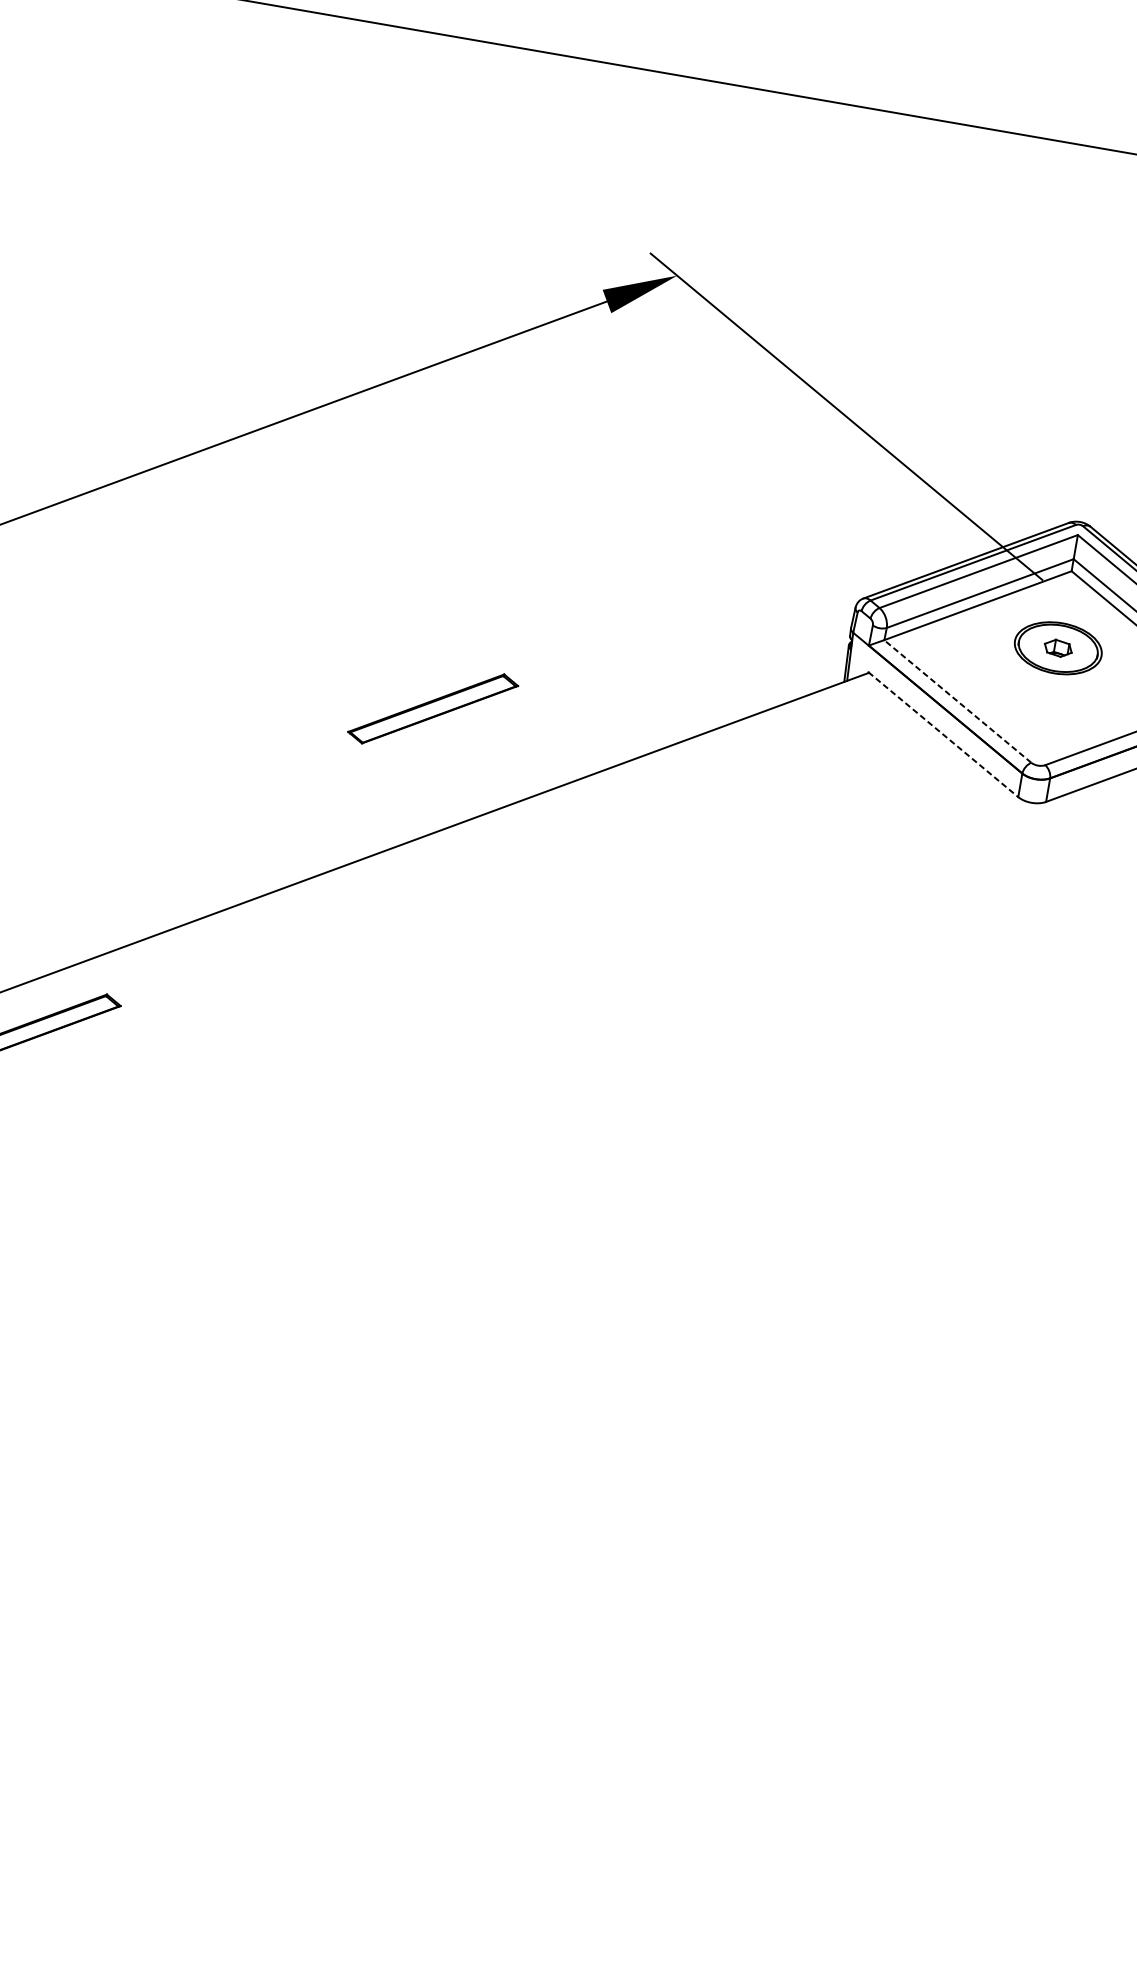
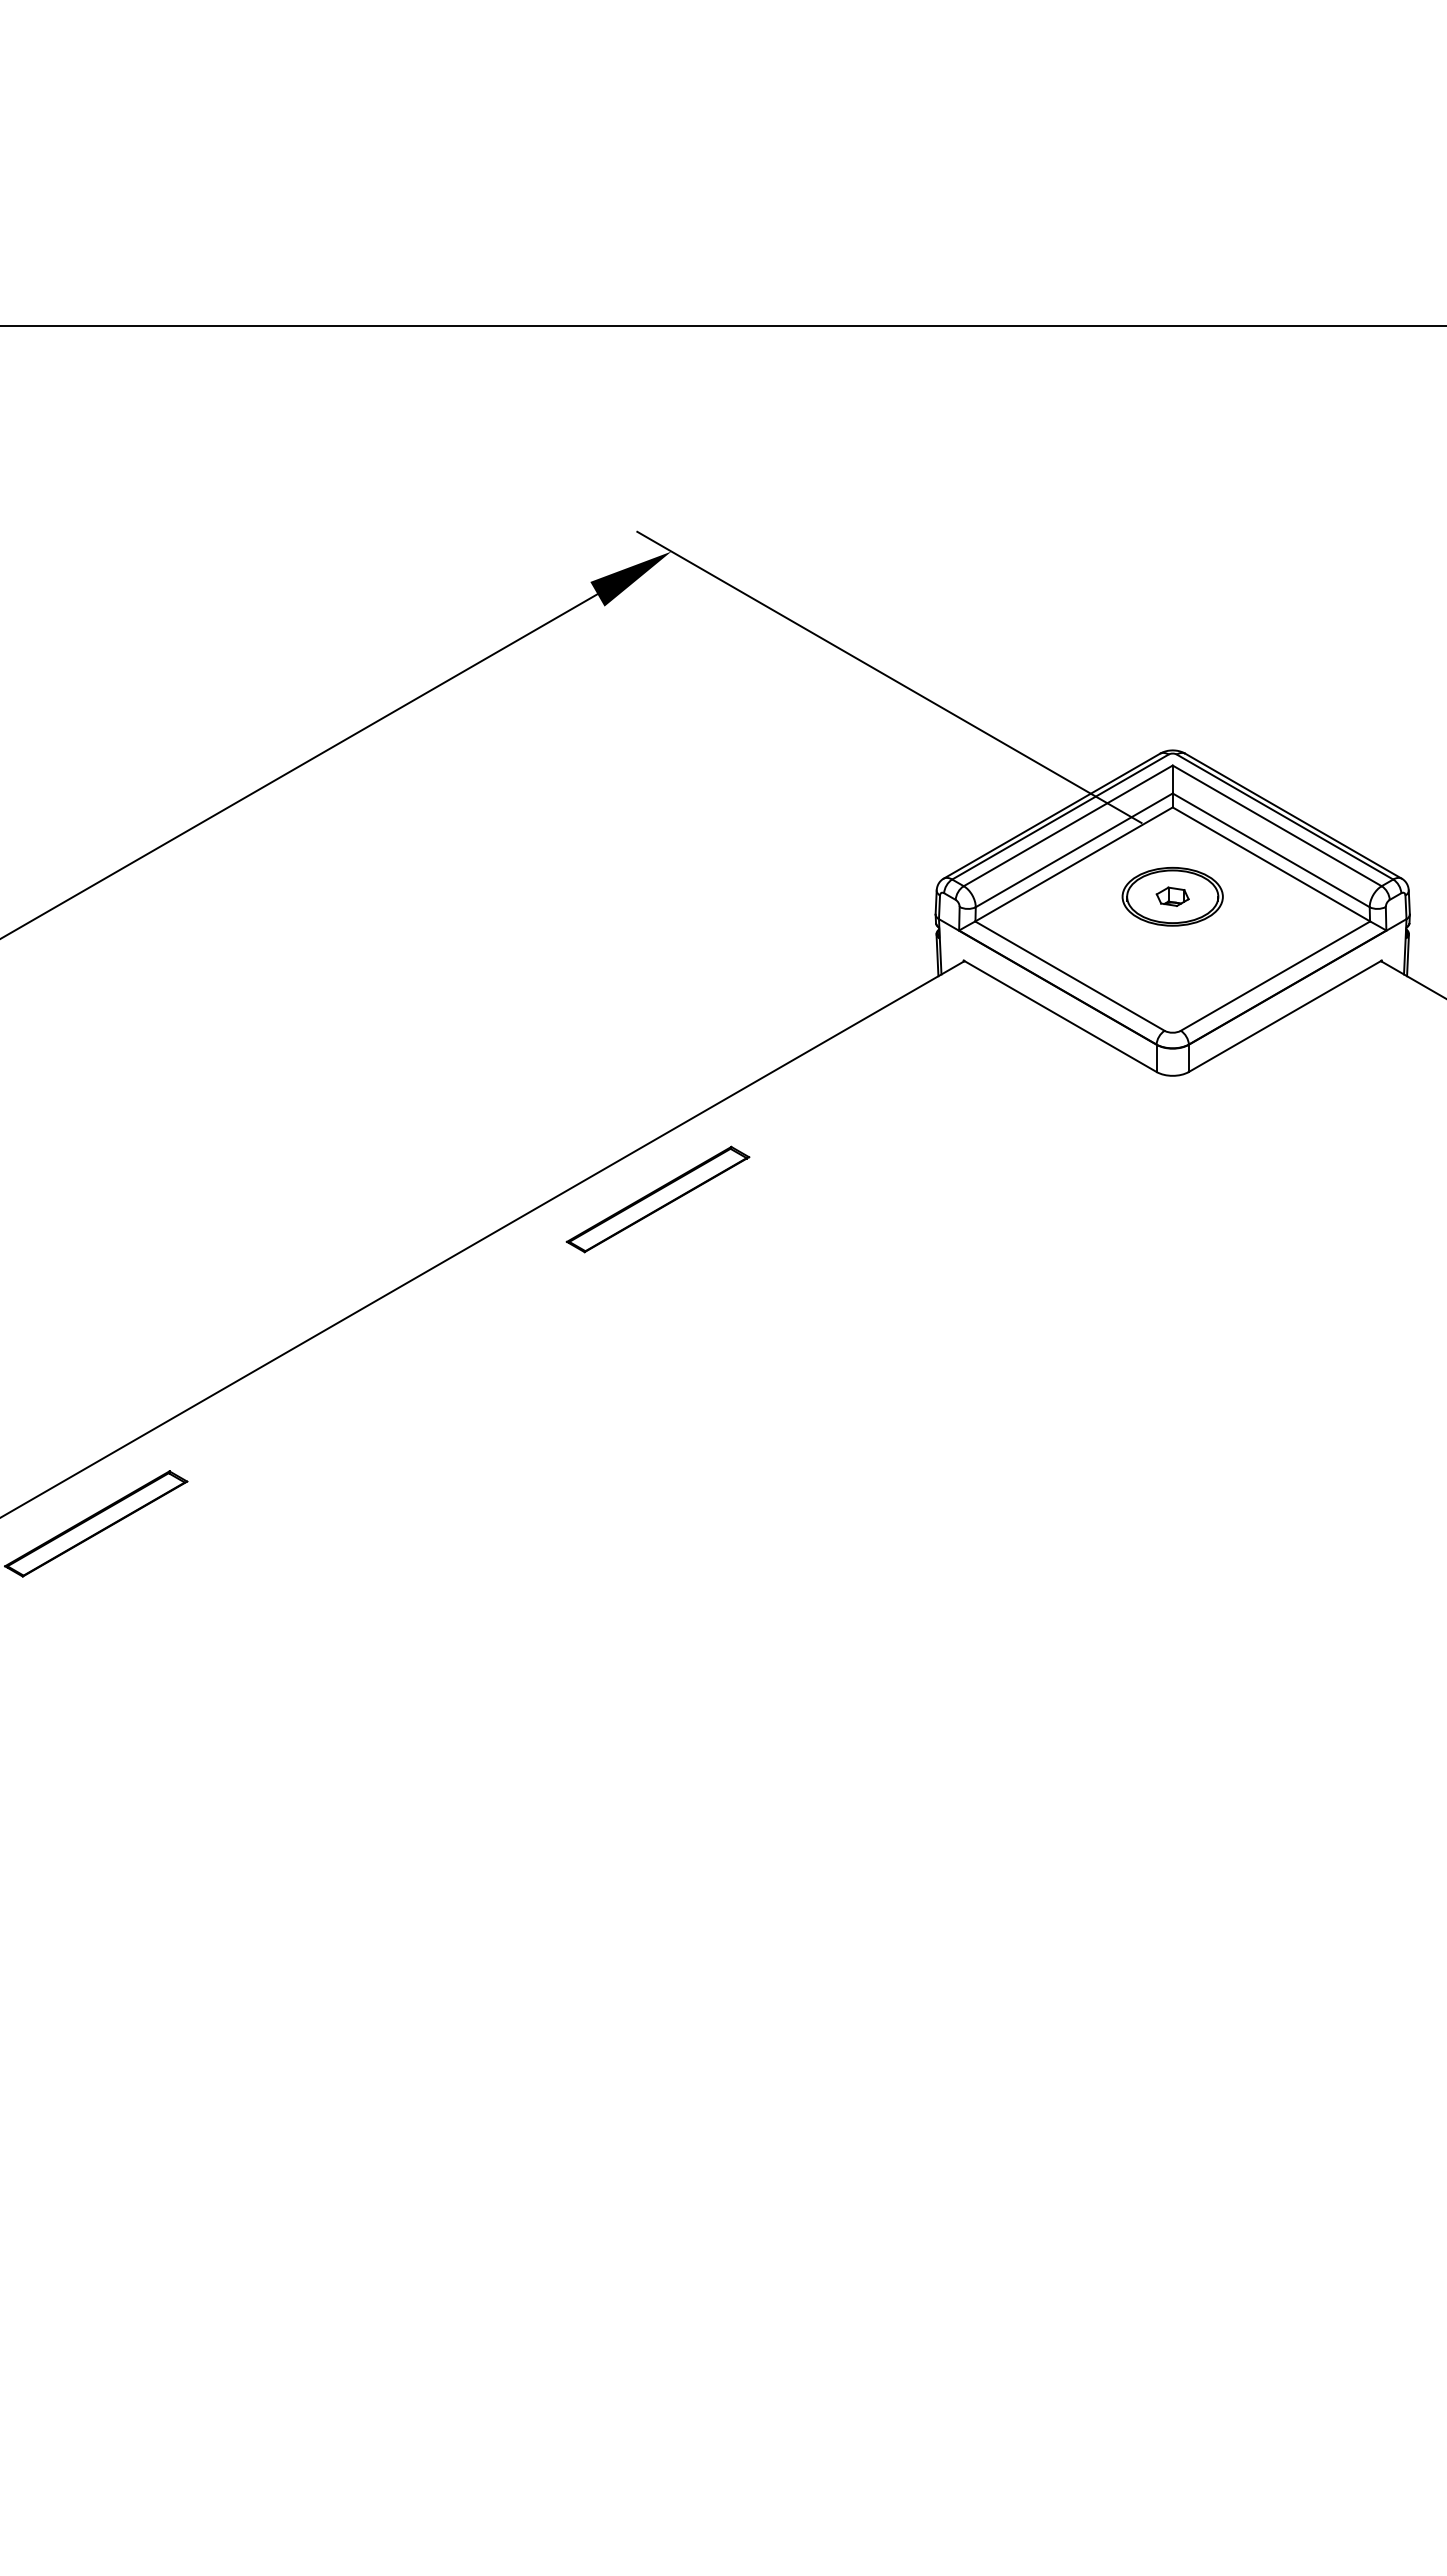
line: (957, 700) -> (1069, 975), dashed -> solid
part: (432, 708) -> (657, 1199), moved
line: (943, 734) -> (1060, 1016), dashed -> solid

